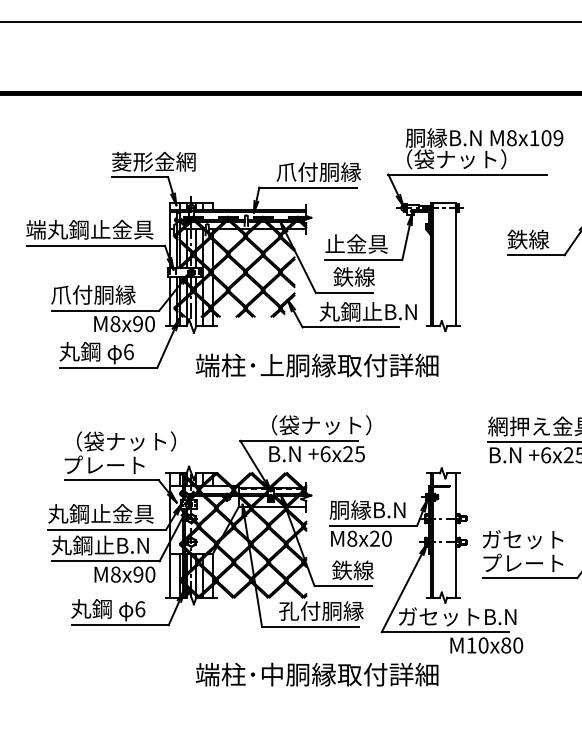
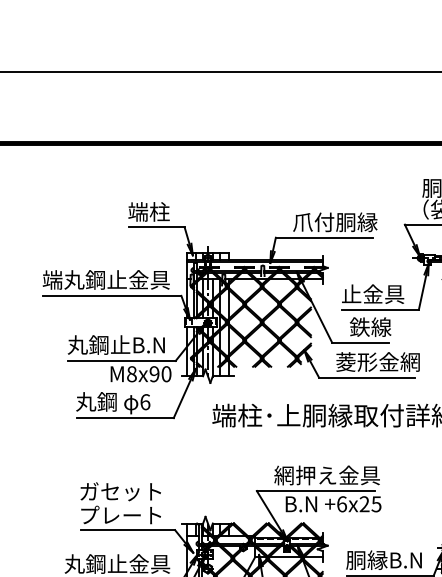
text: (153, 161) -> (169, 211), 菱形金網 -> 端柱
text: (99, 294) -> (115, 344), 爪付胴縁 -> 丸鋼止B.N
text: (367, 311) -> (383, 361), 丸鋼止B.N -> 菱形金網
text: (314, 425) -> (330, 475), （袋ナット） -> 網押え金具
text: (120, 441) -> (136, 491), （袋ナット） -> ガセット

